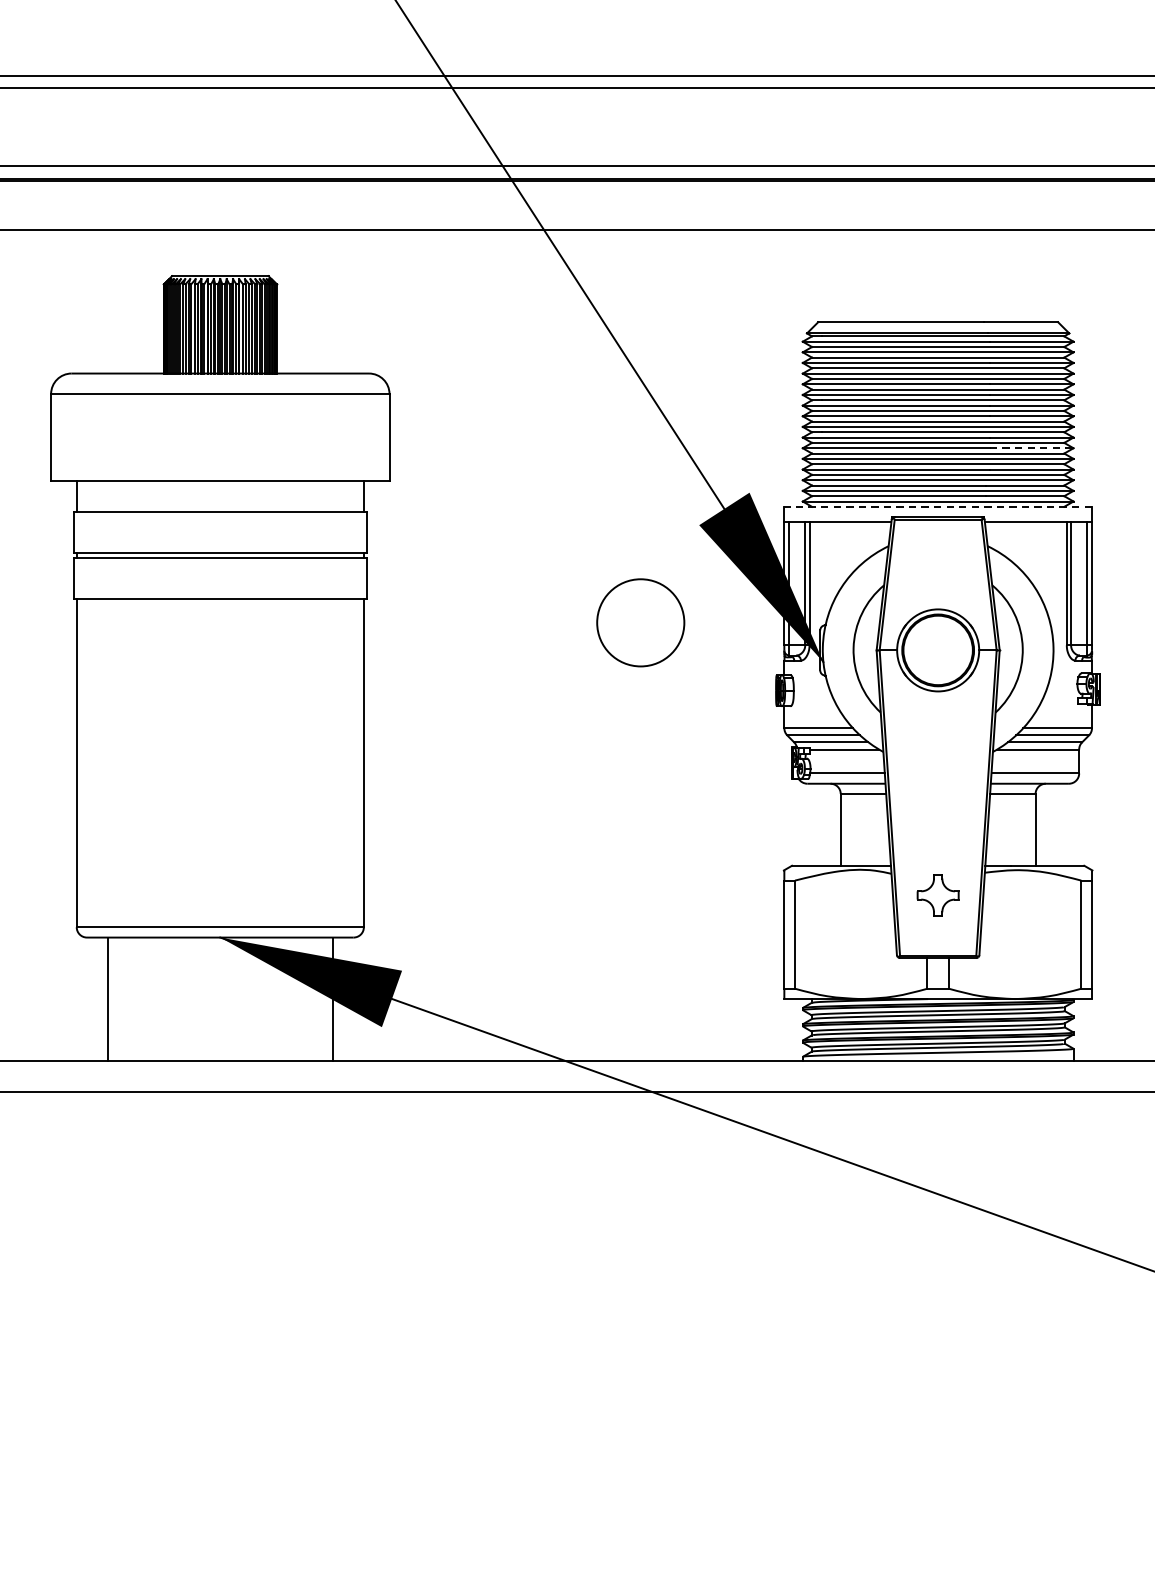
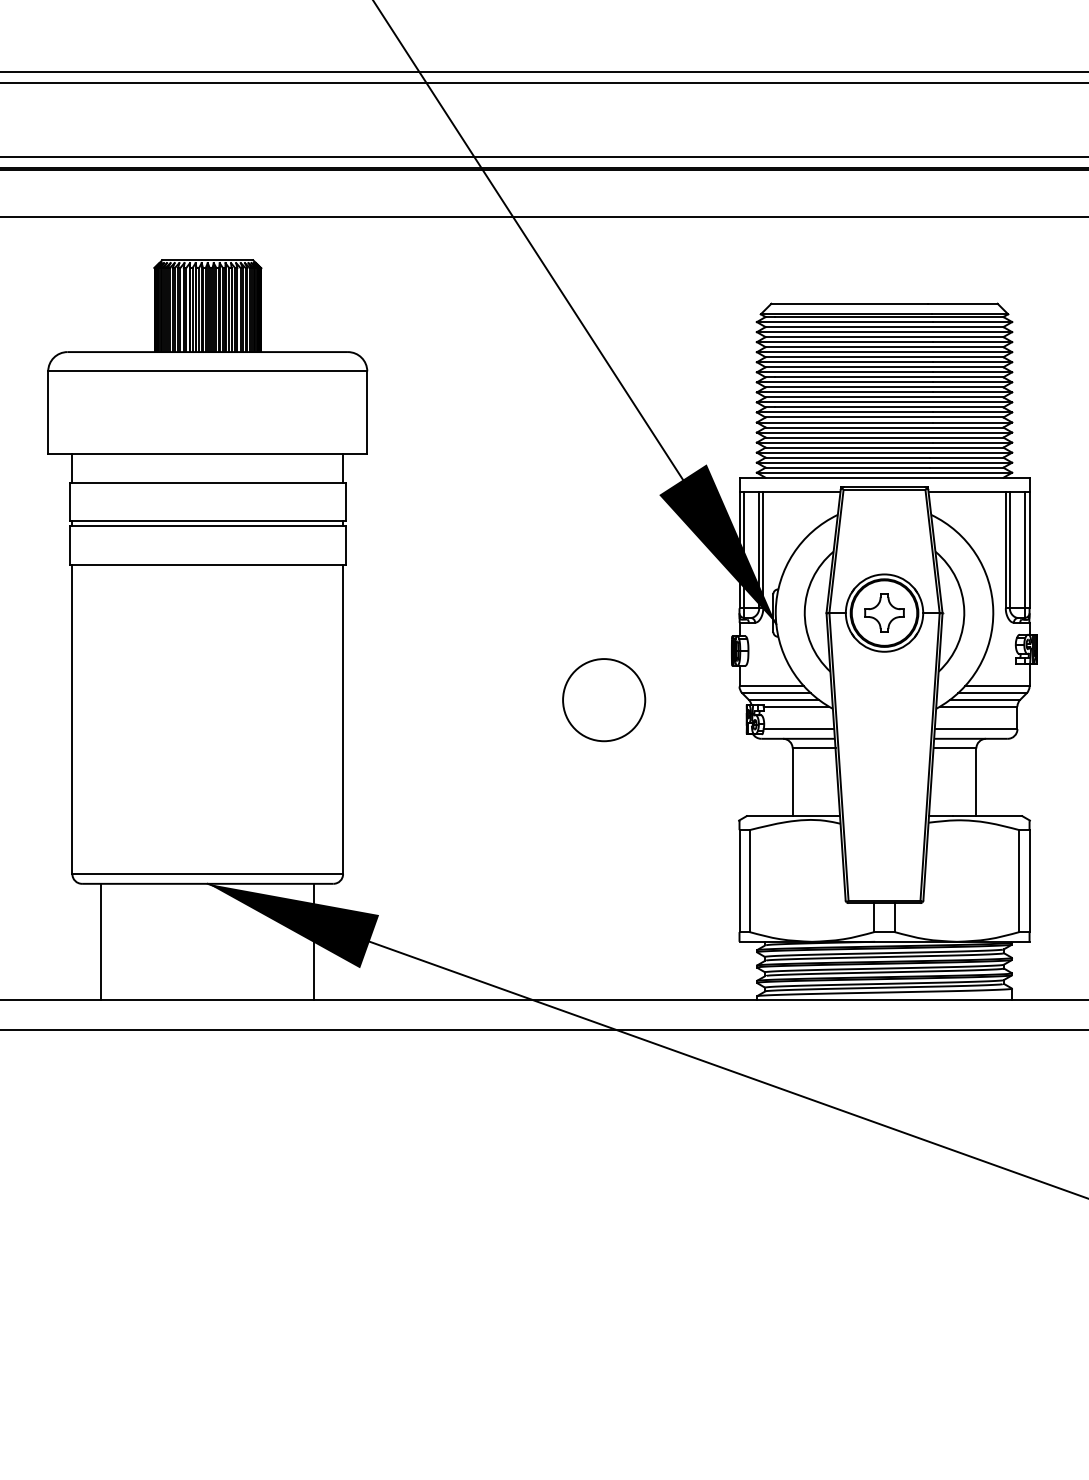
line: (1032, 448) -> (973, 422), dashed -> solid
line: (938, 506) -> (884, 477), dashed -> solid
circle: (641, 623) -> (604, 700), moved
part: (938, 894) -> (884, 612), moved

